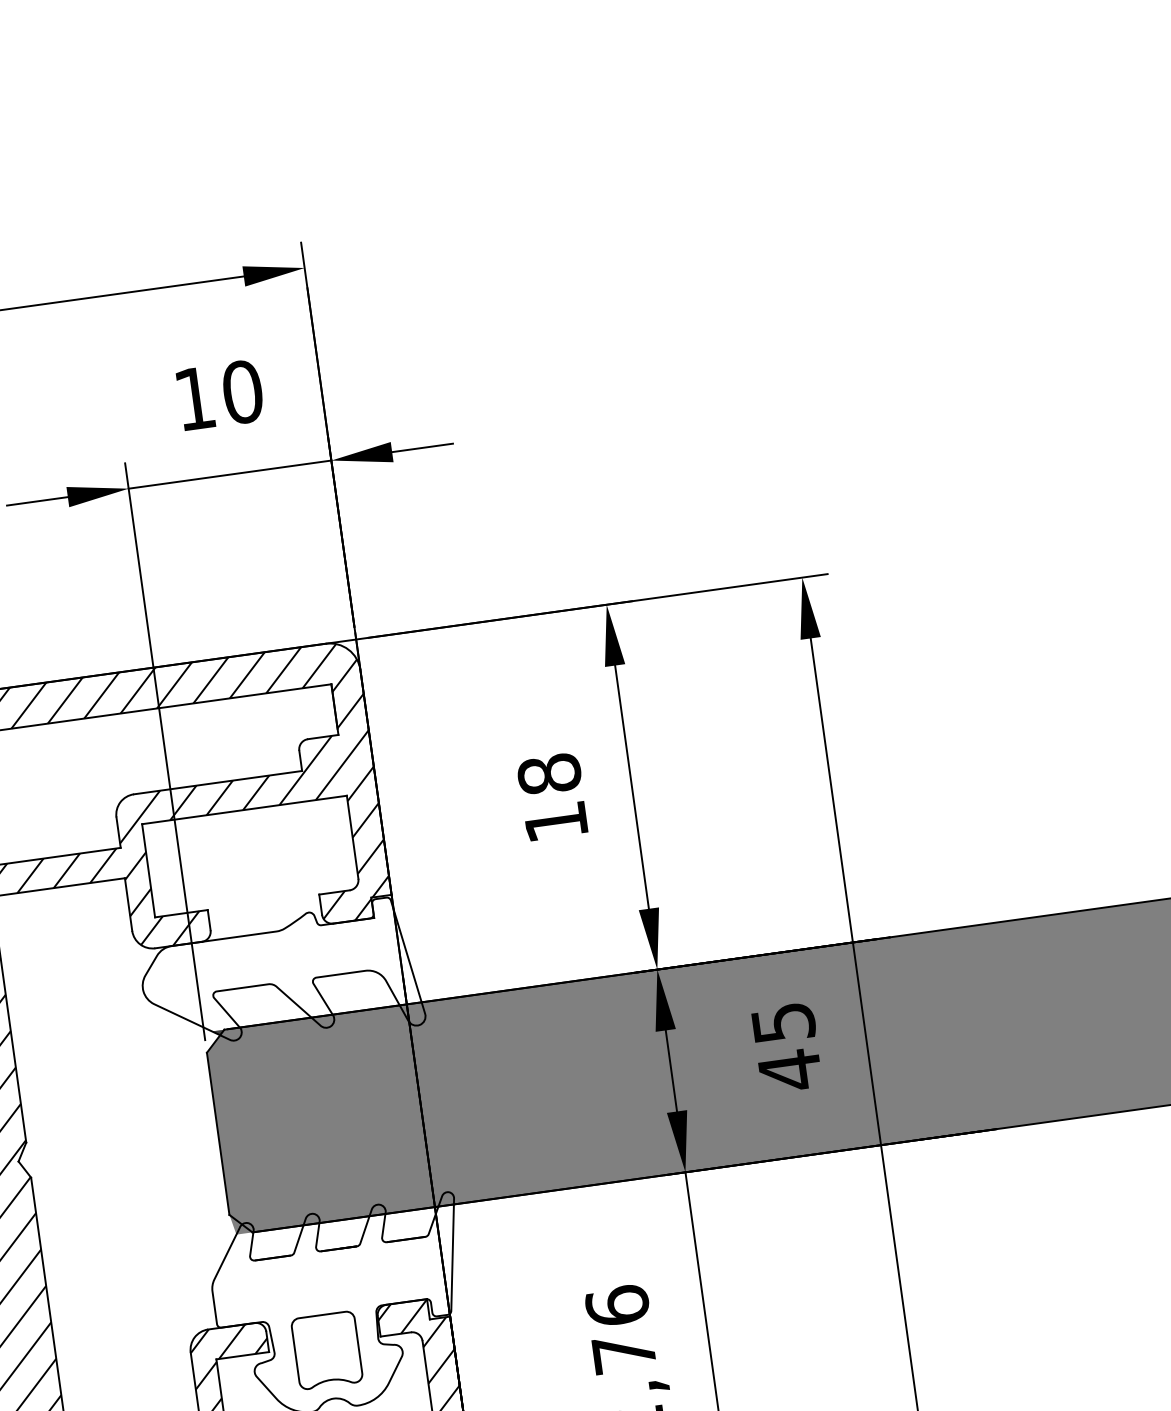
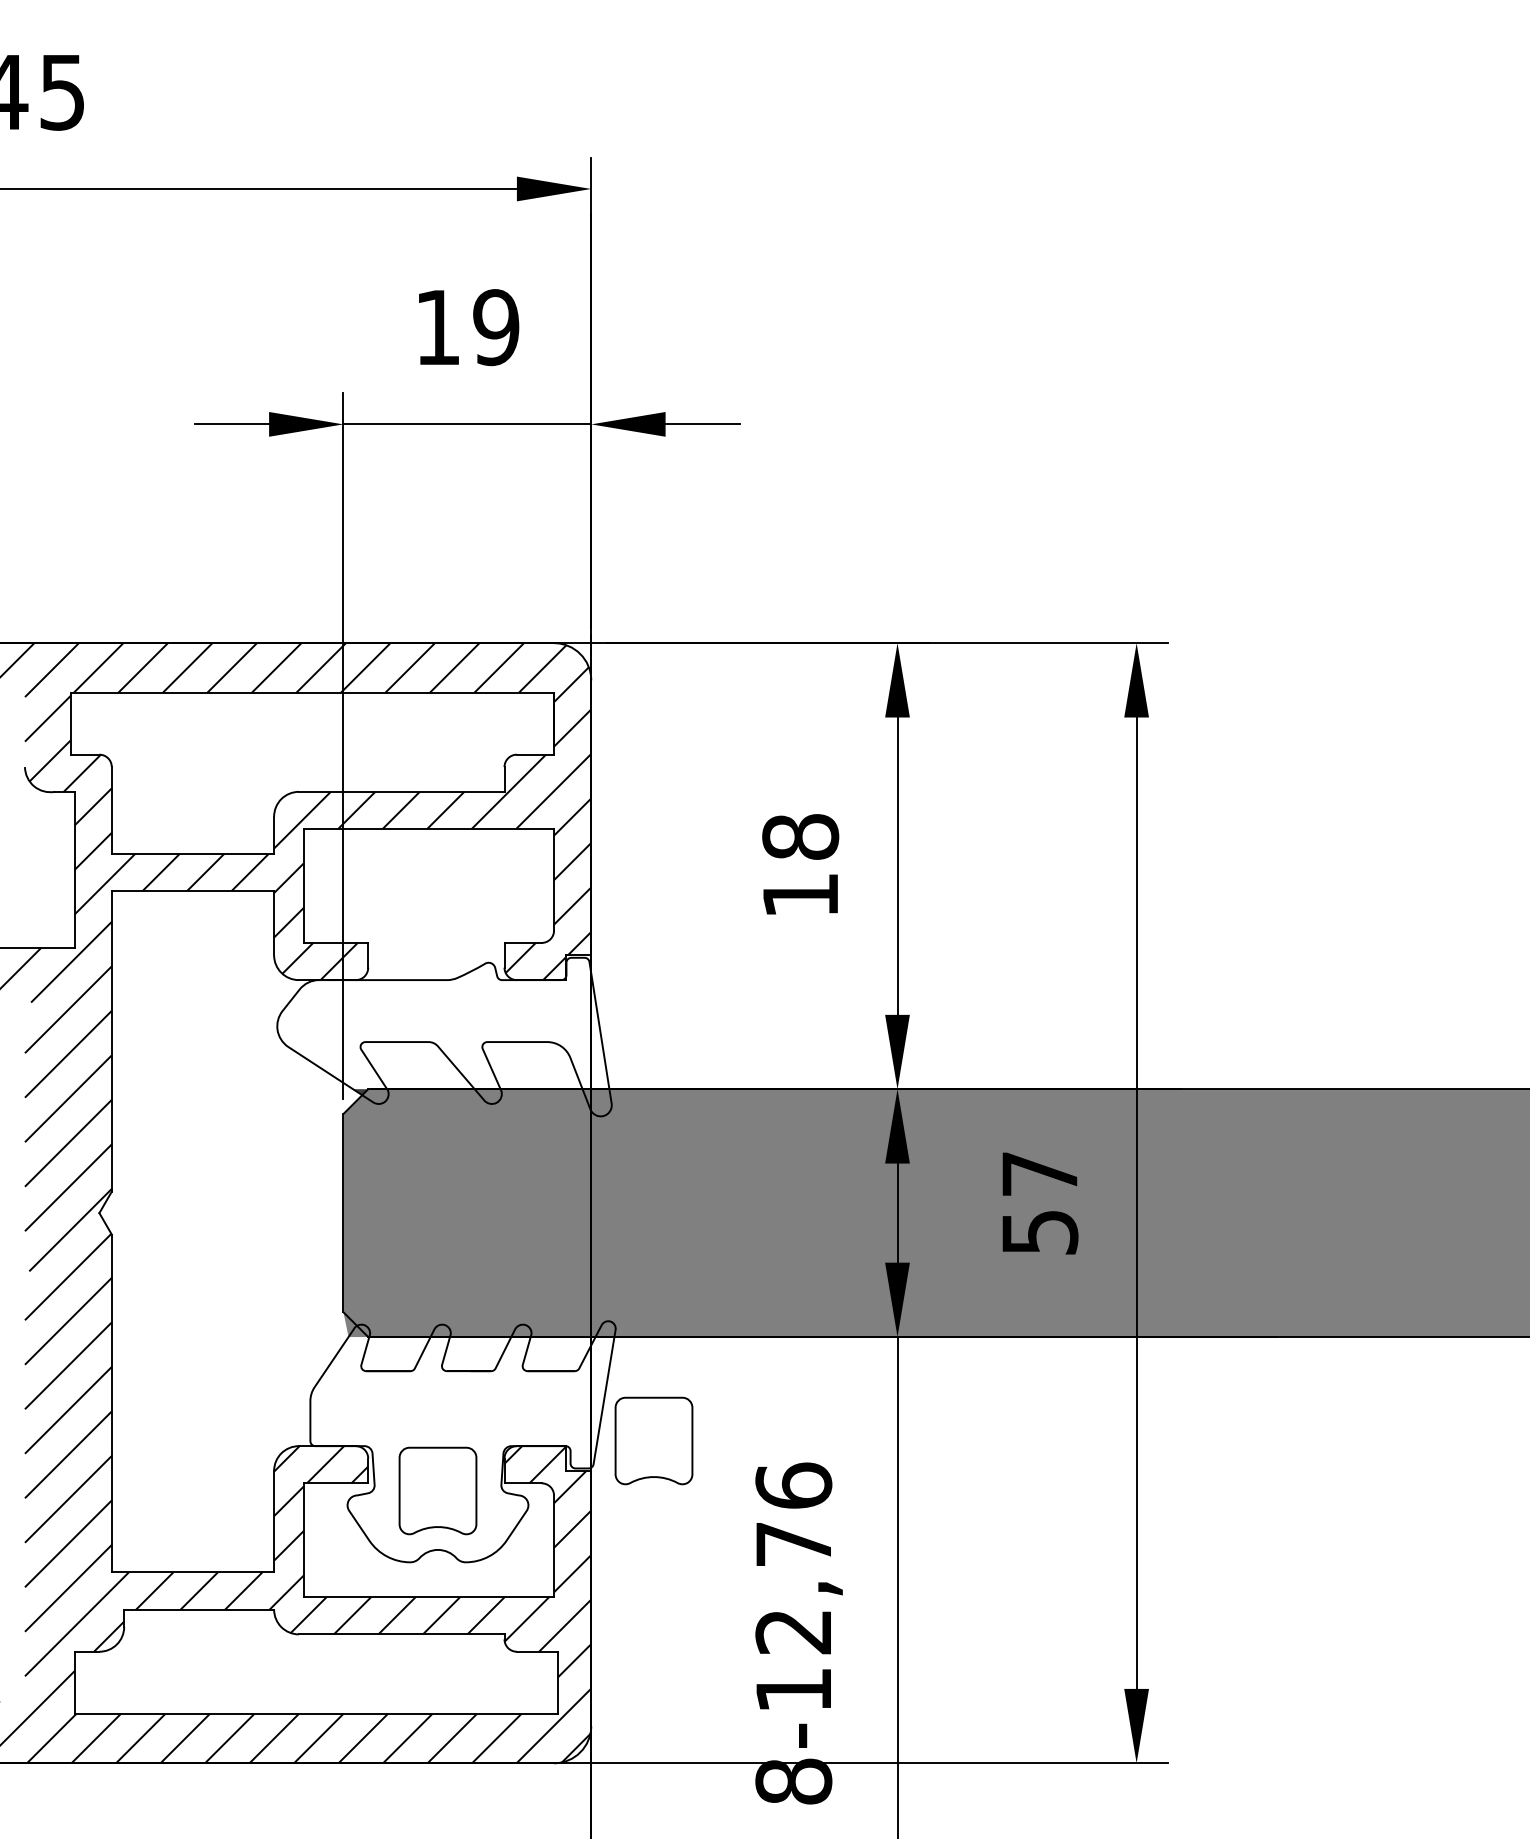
text: (242, 392) -> (496, 327), 10 -> 19
text: (787, 1047) -> (1040, 1204), 45 -> 57
part: (497, 1284) -> (653, 1440), added

